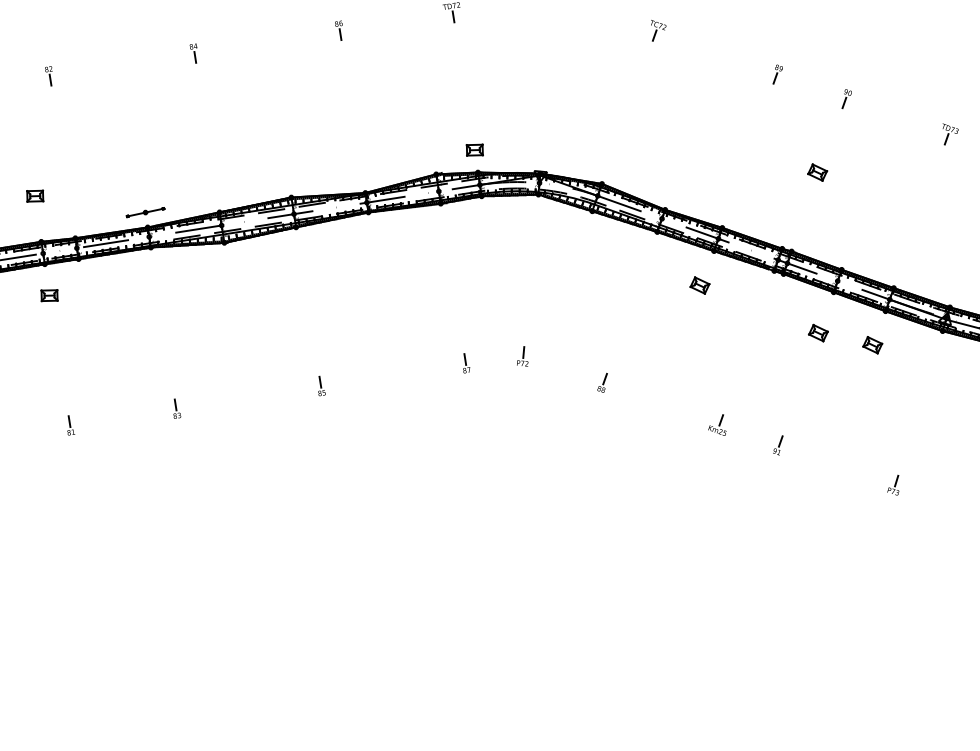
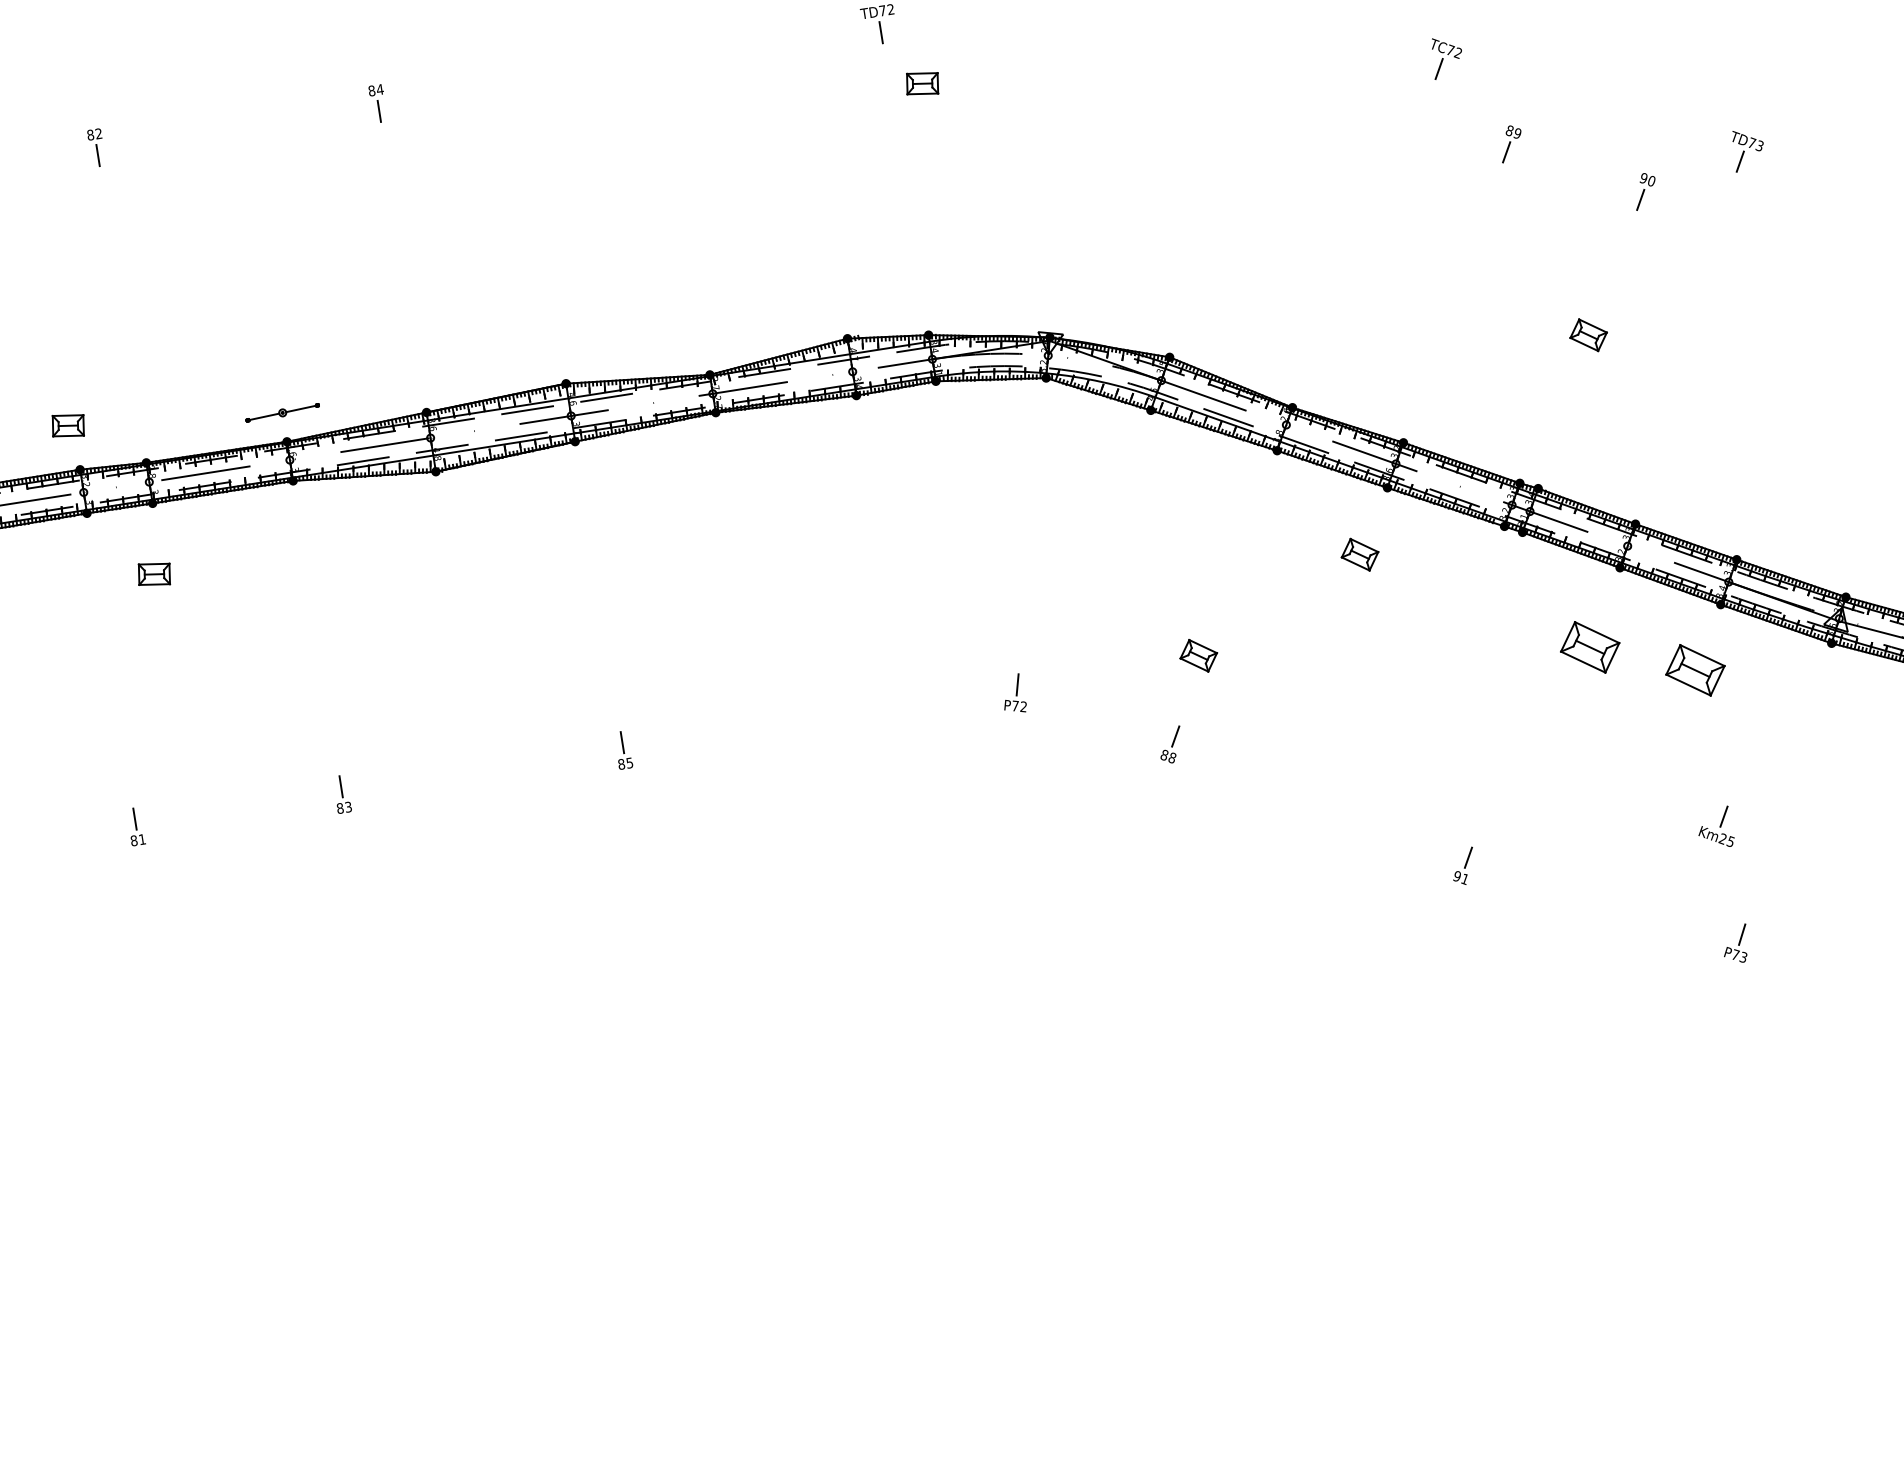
part: (338, 30) -> (657, 59), removed
part: (658, 30) -> (1446, 59), moved
part: (950, 134) -> (1747, 152), moved
part: (474, 149) -> (921, 82), moved
part: (35, 195) -> (68, 424), moved
part: (49, 295) -> (154, 574), moved
part: (818, 332) -> (1590, 645), size x1.6
part: (616, 337) -> (1197, 655), added
part: (872, 345) -> (1695, 671), size x1.6
part: (466, 363) -> (906, 706), removed
part: (717, 424) -> (1716, 824), moved
part: (778, 445) -> (1464, 865), moved

